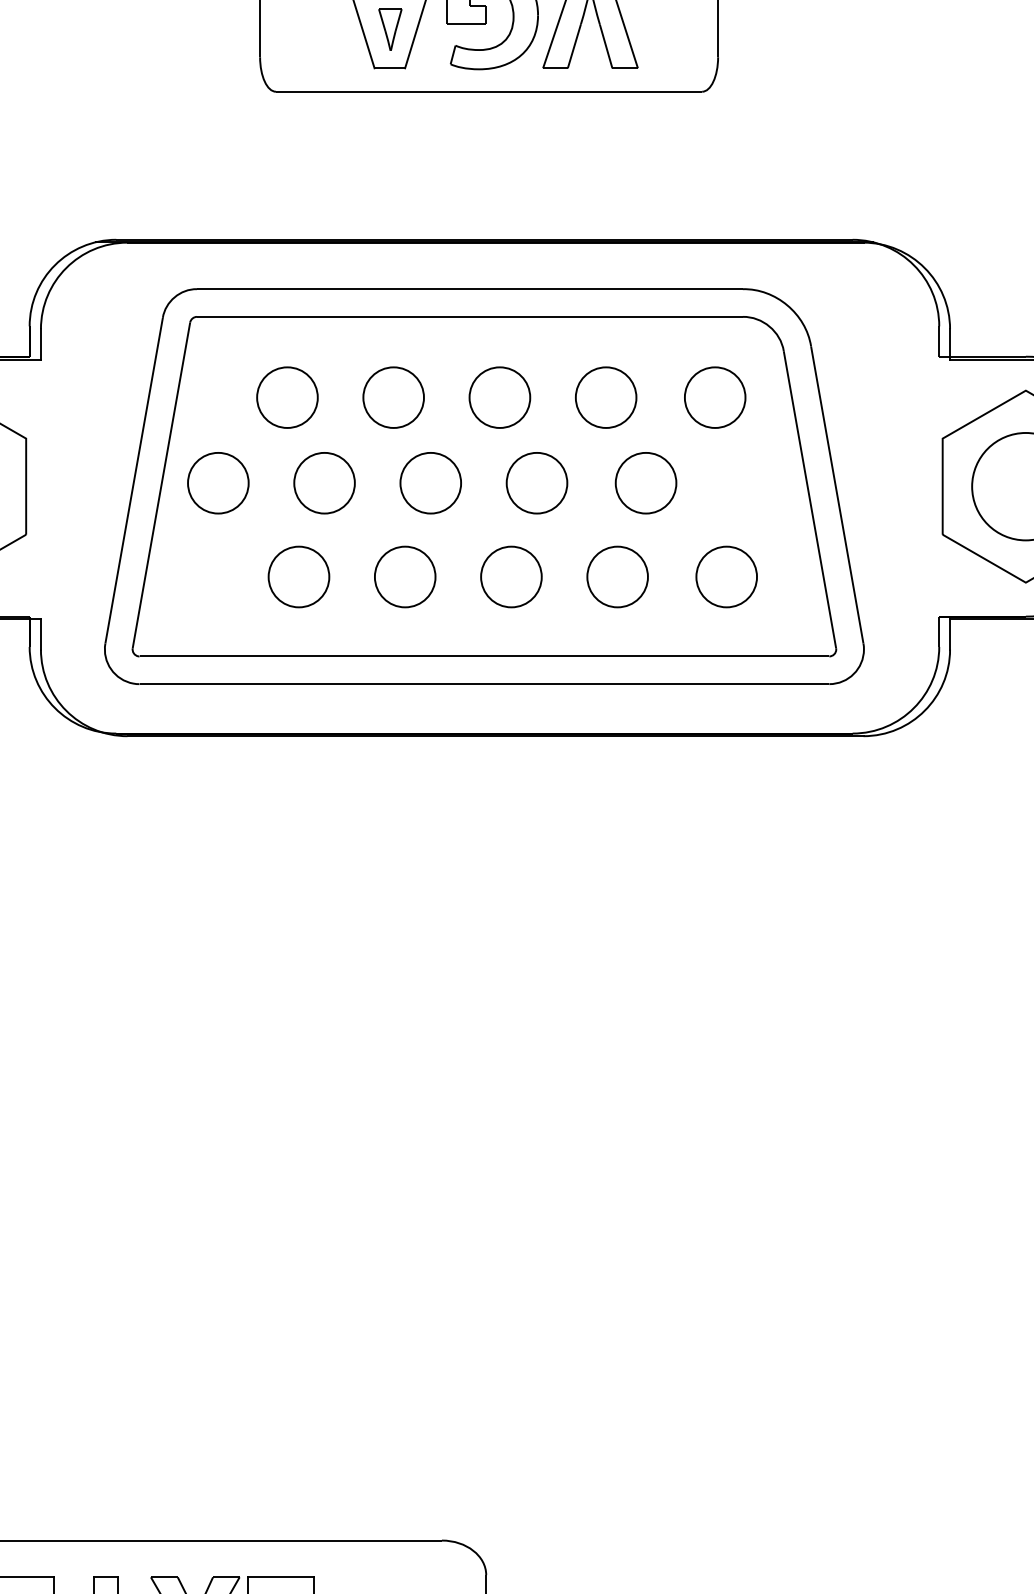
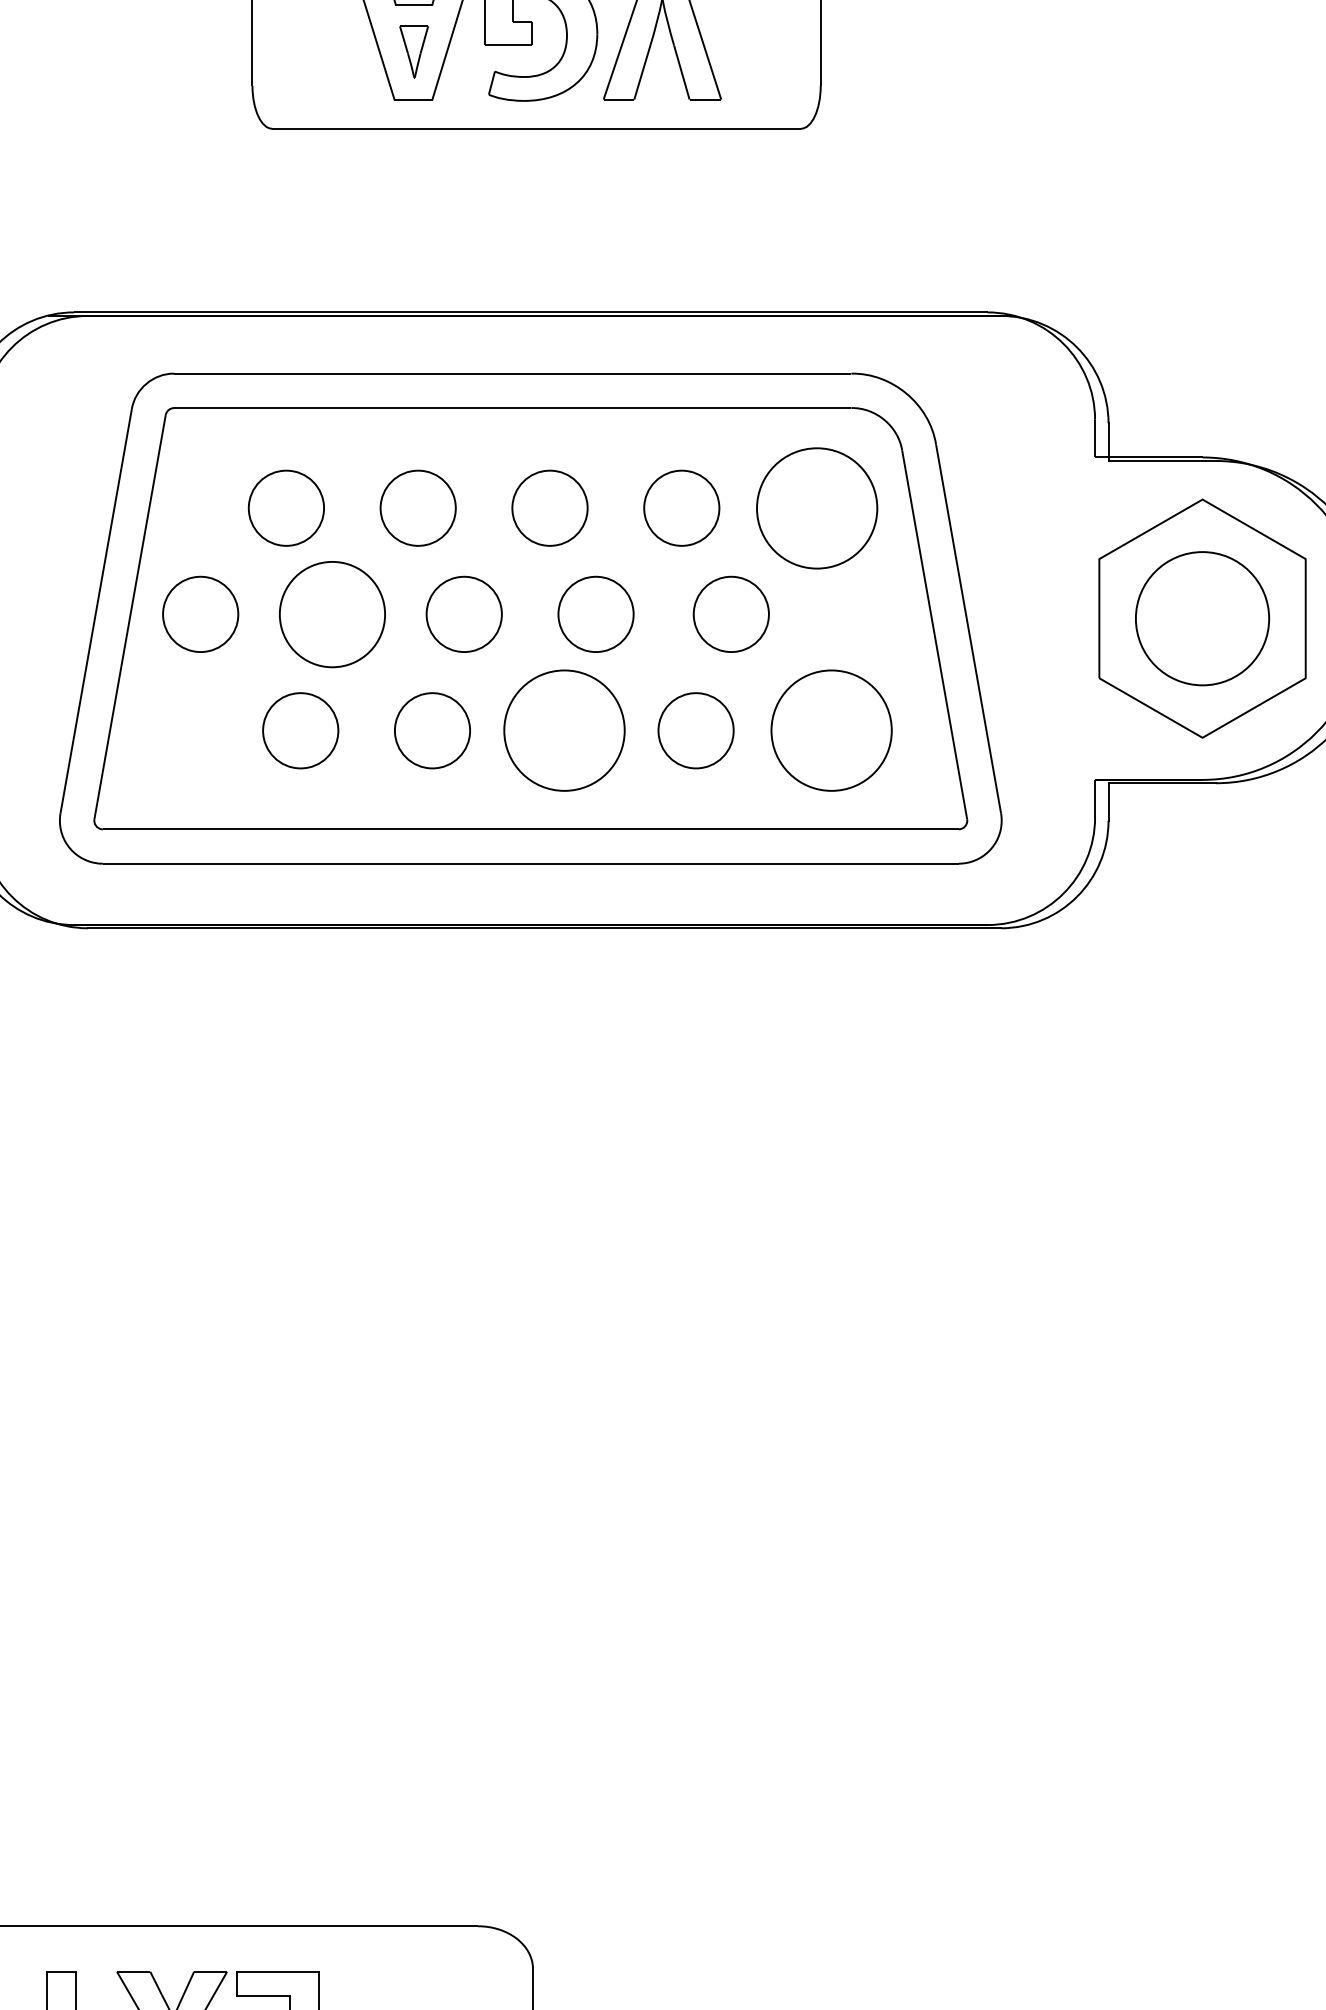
part: (714, 397) -> (816, 507), size x1.6
part: (324, 482) -> (332, 613), size x1.4
part: (510, 576) -> (563, 730), size x1.6
part: (725, 576) -> (830, 730), size x1.6

